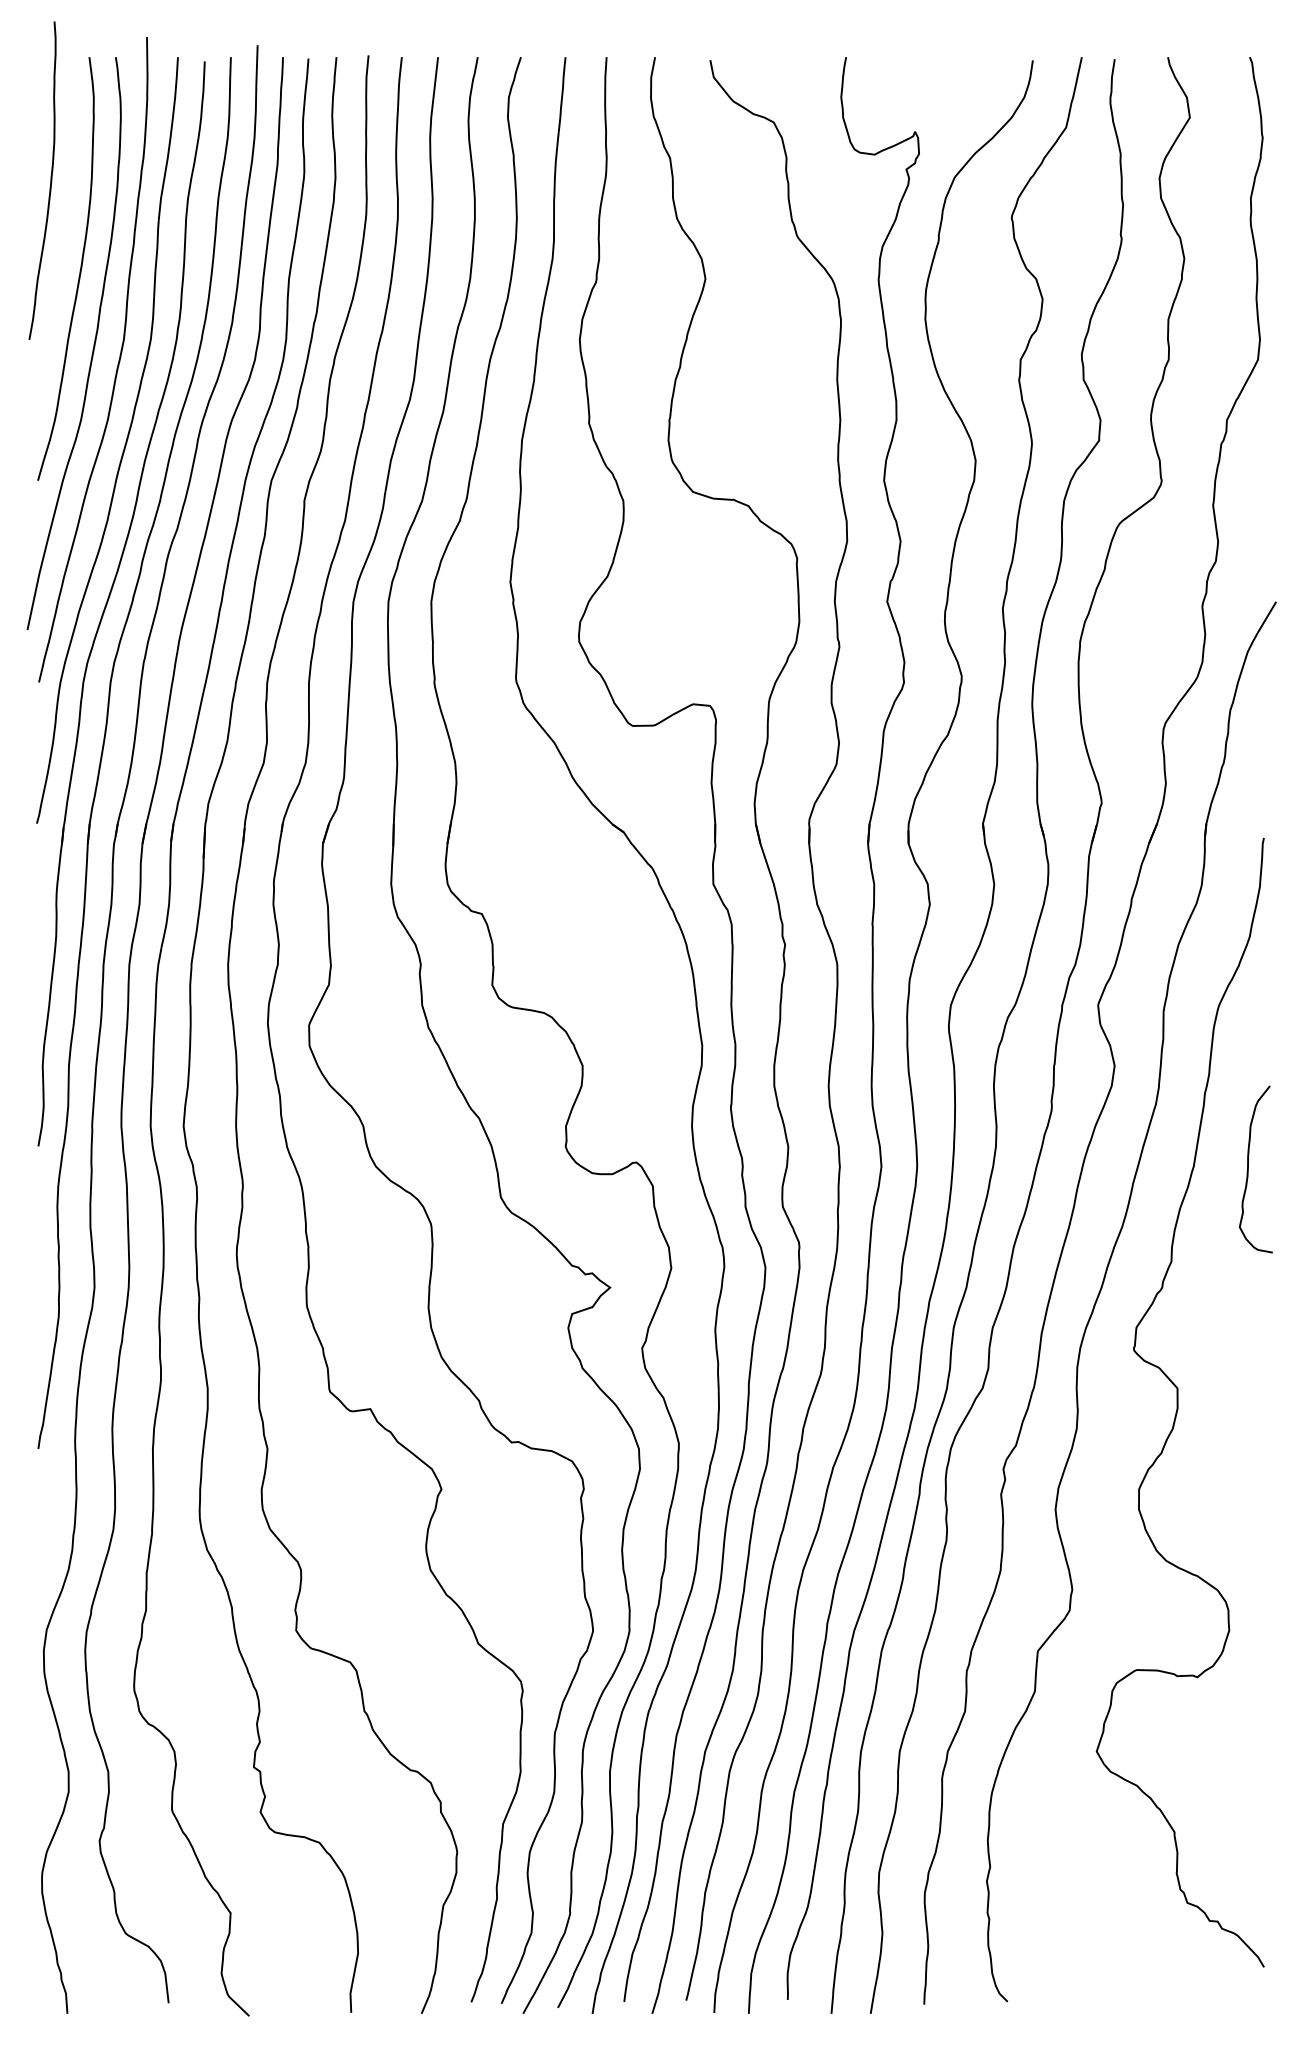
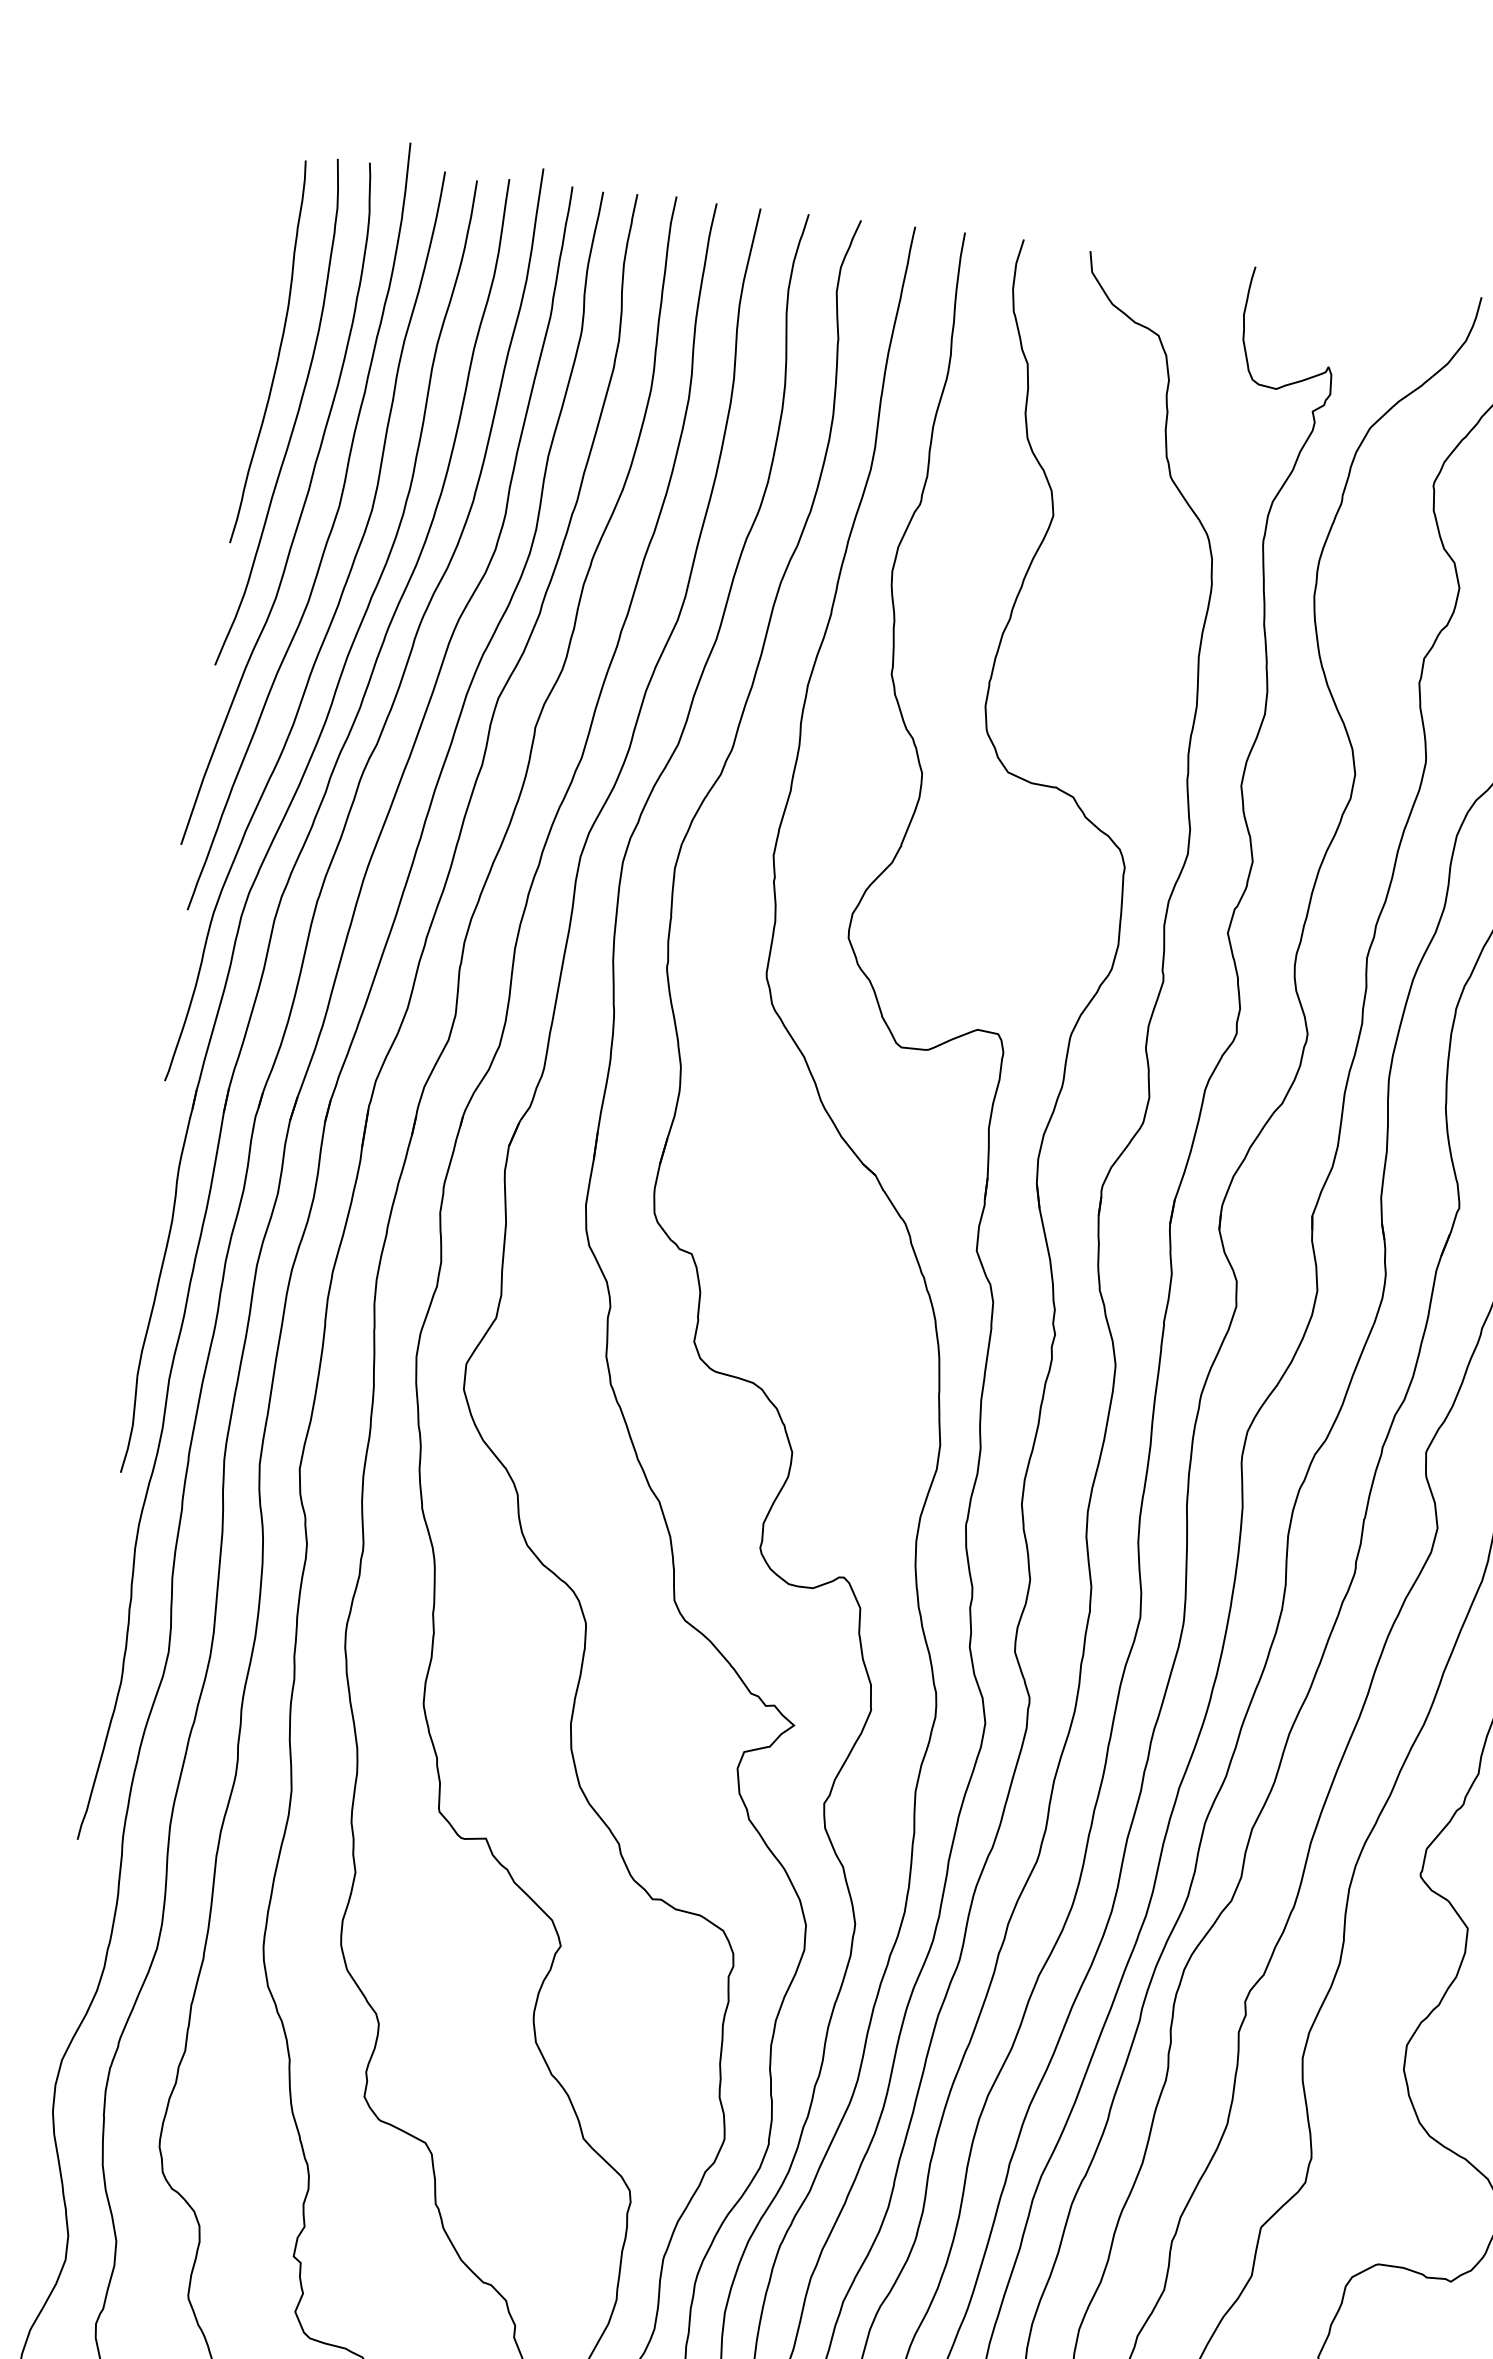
curve: (50, 180) -> (278, 352), moved

